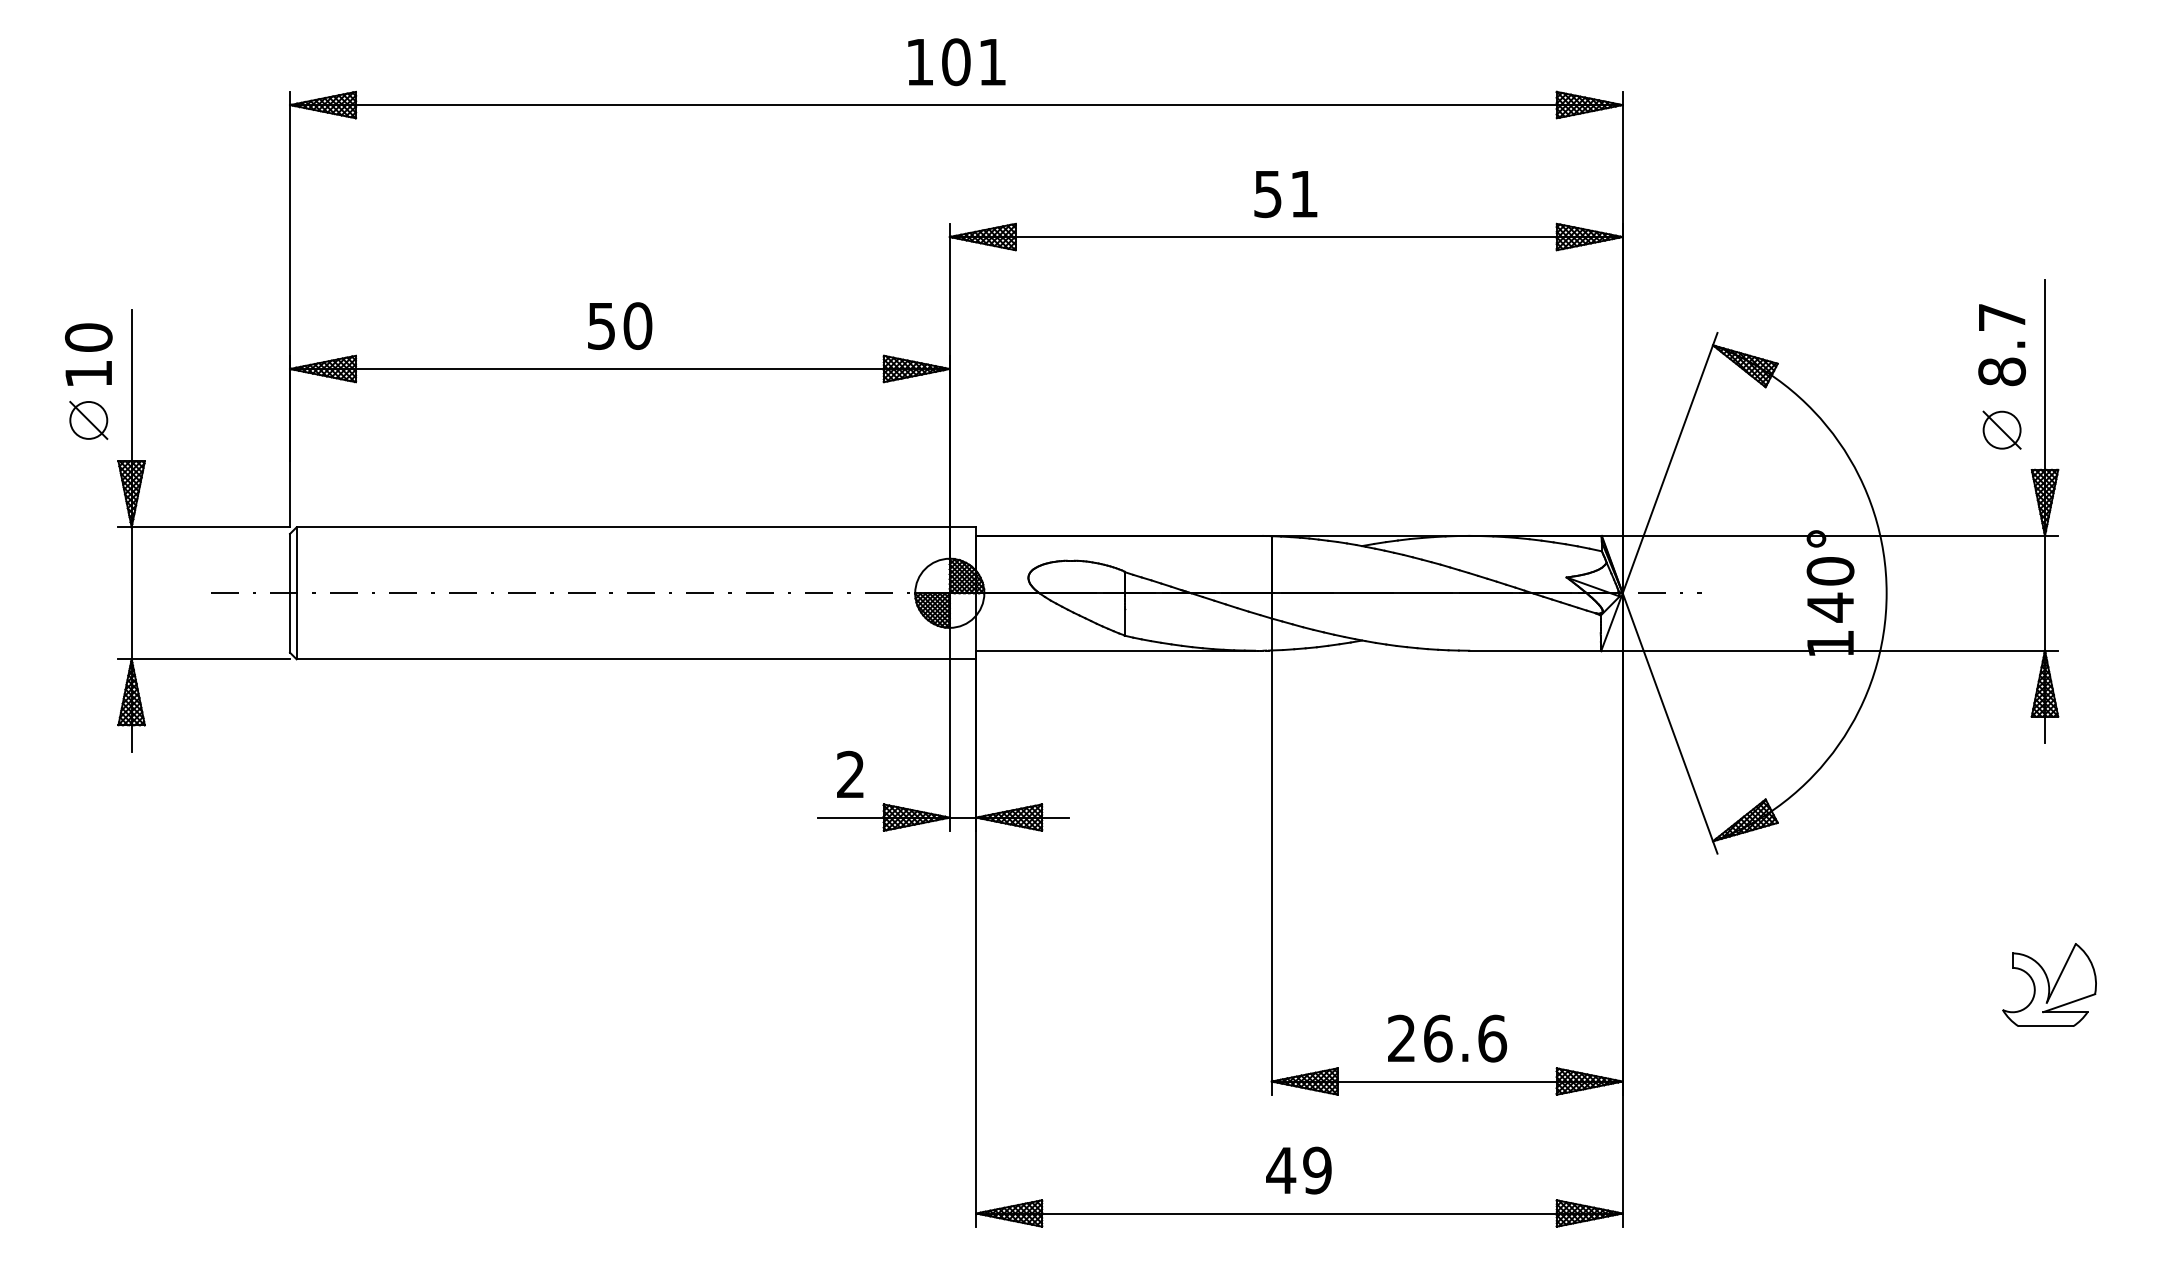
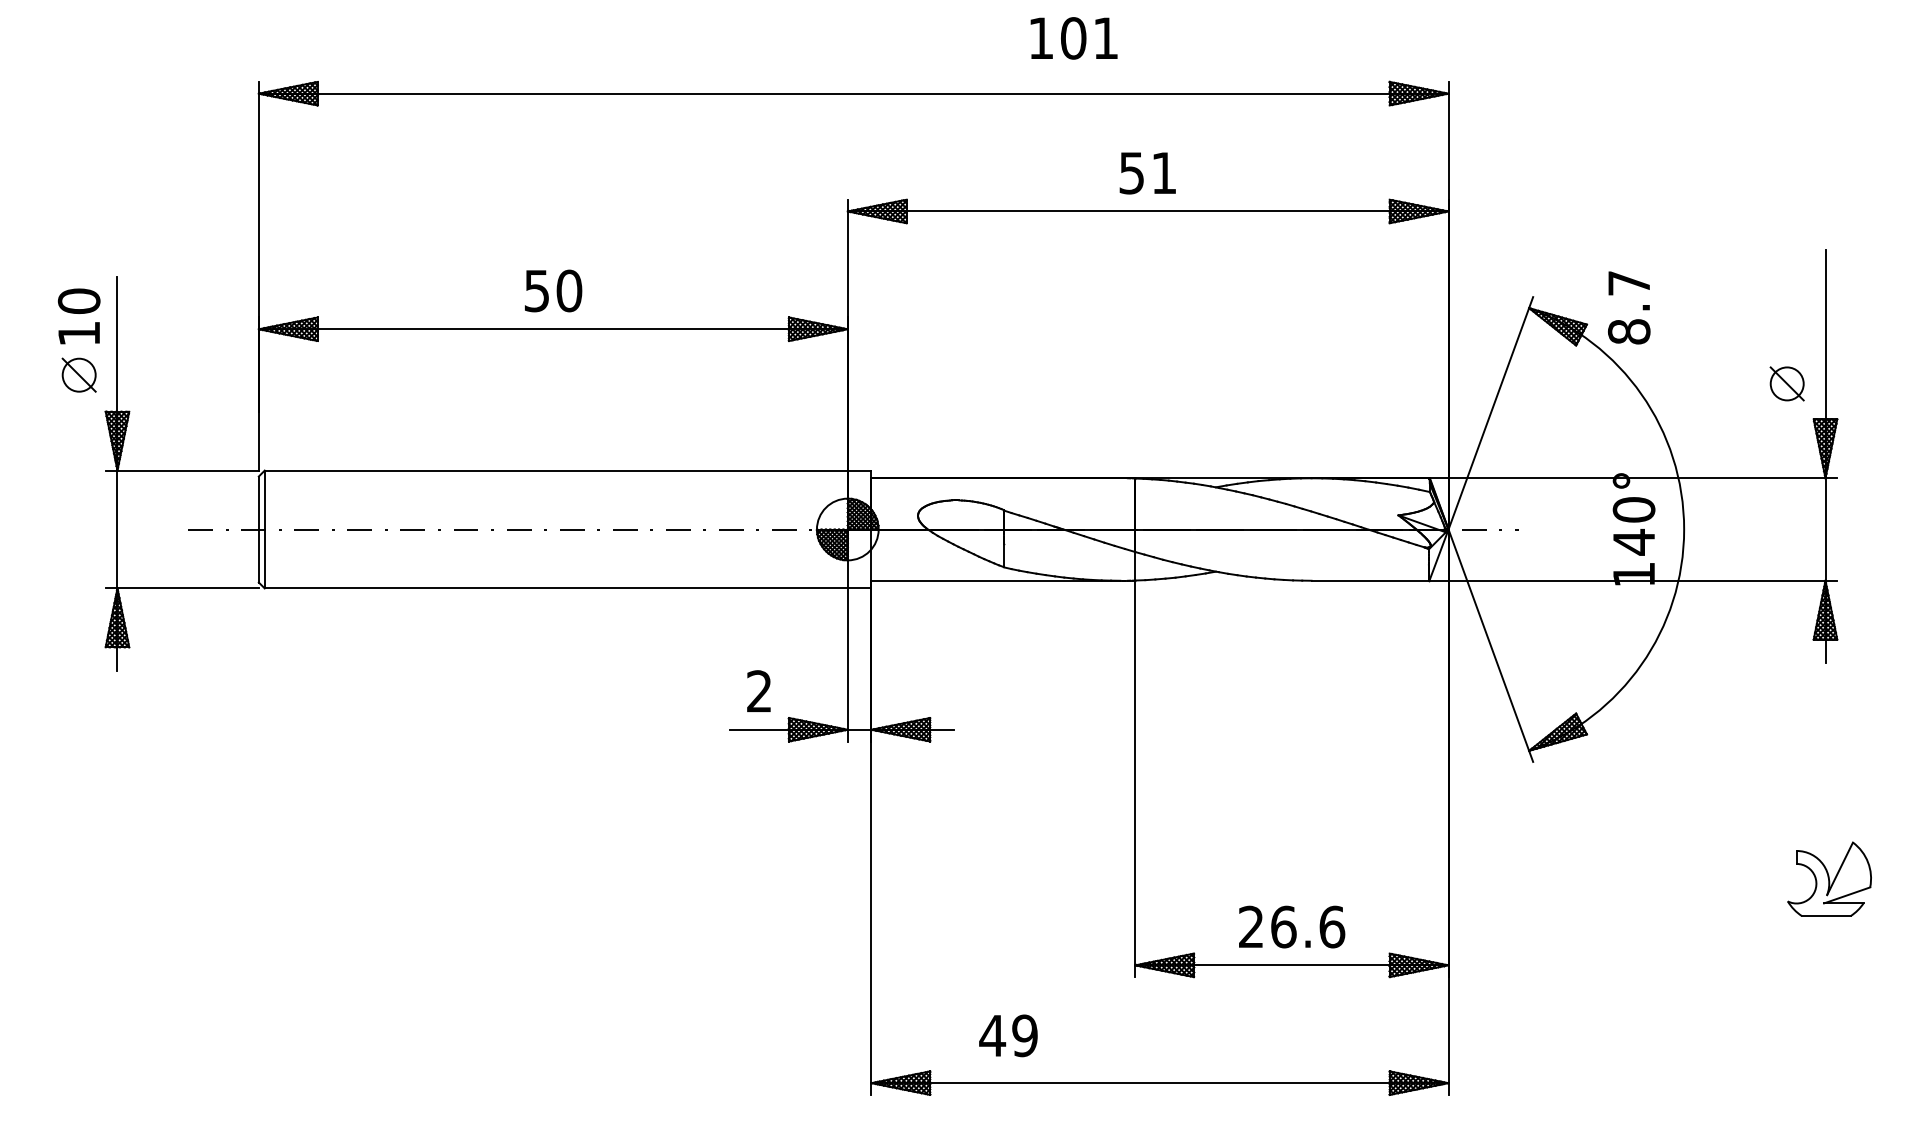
text: (956, 62) -> (1073, 38), moved
text: (2002, 344) -> (1629, 307), moved
text: (1298, 1170) -> (1008, 1035), moved

